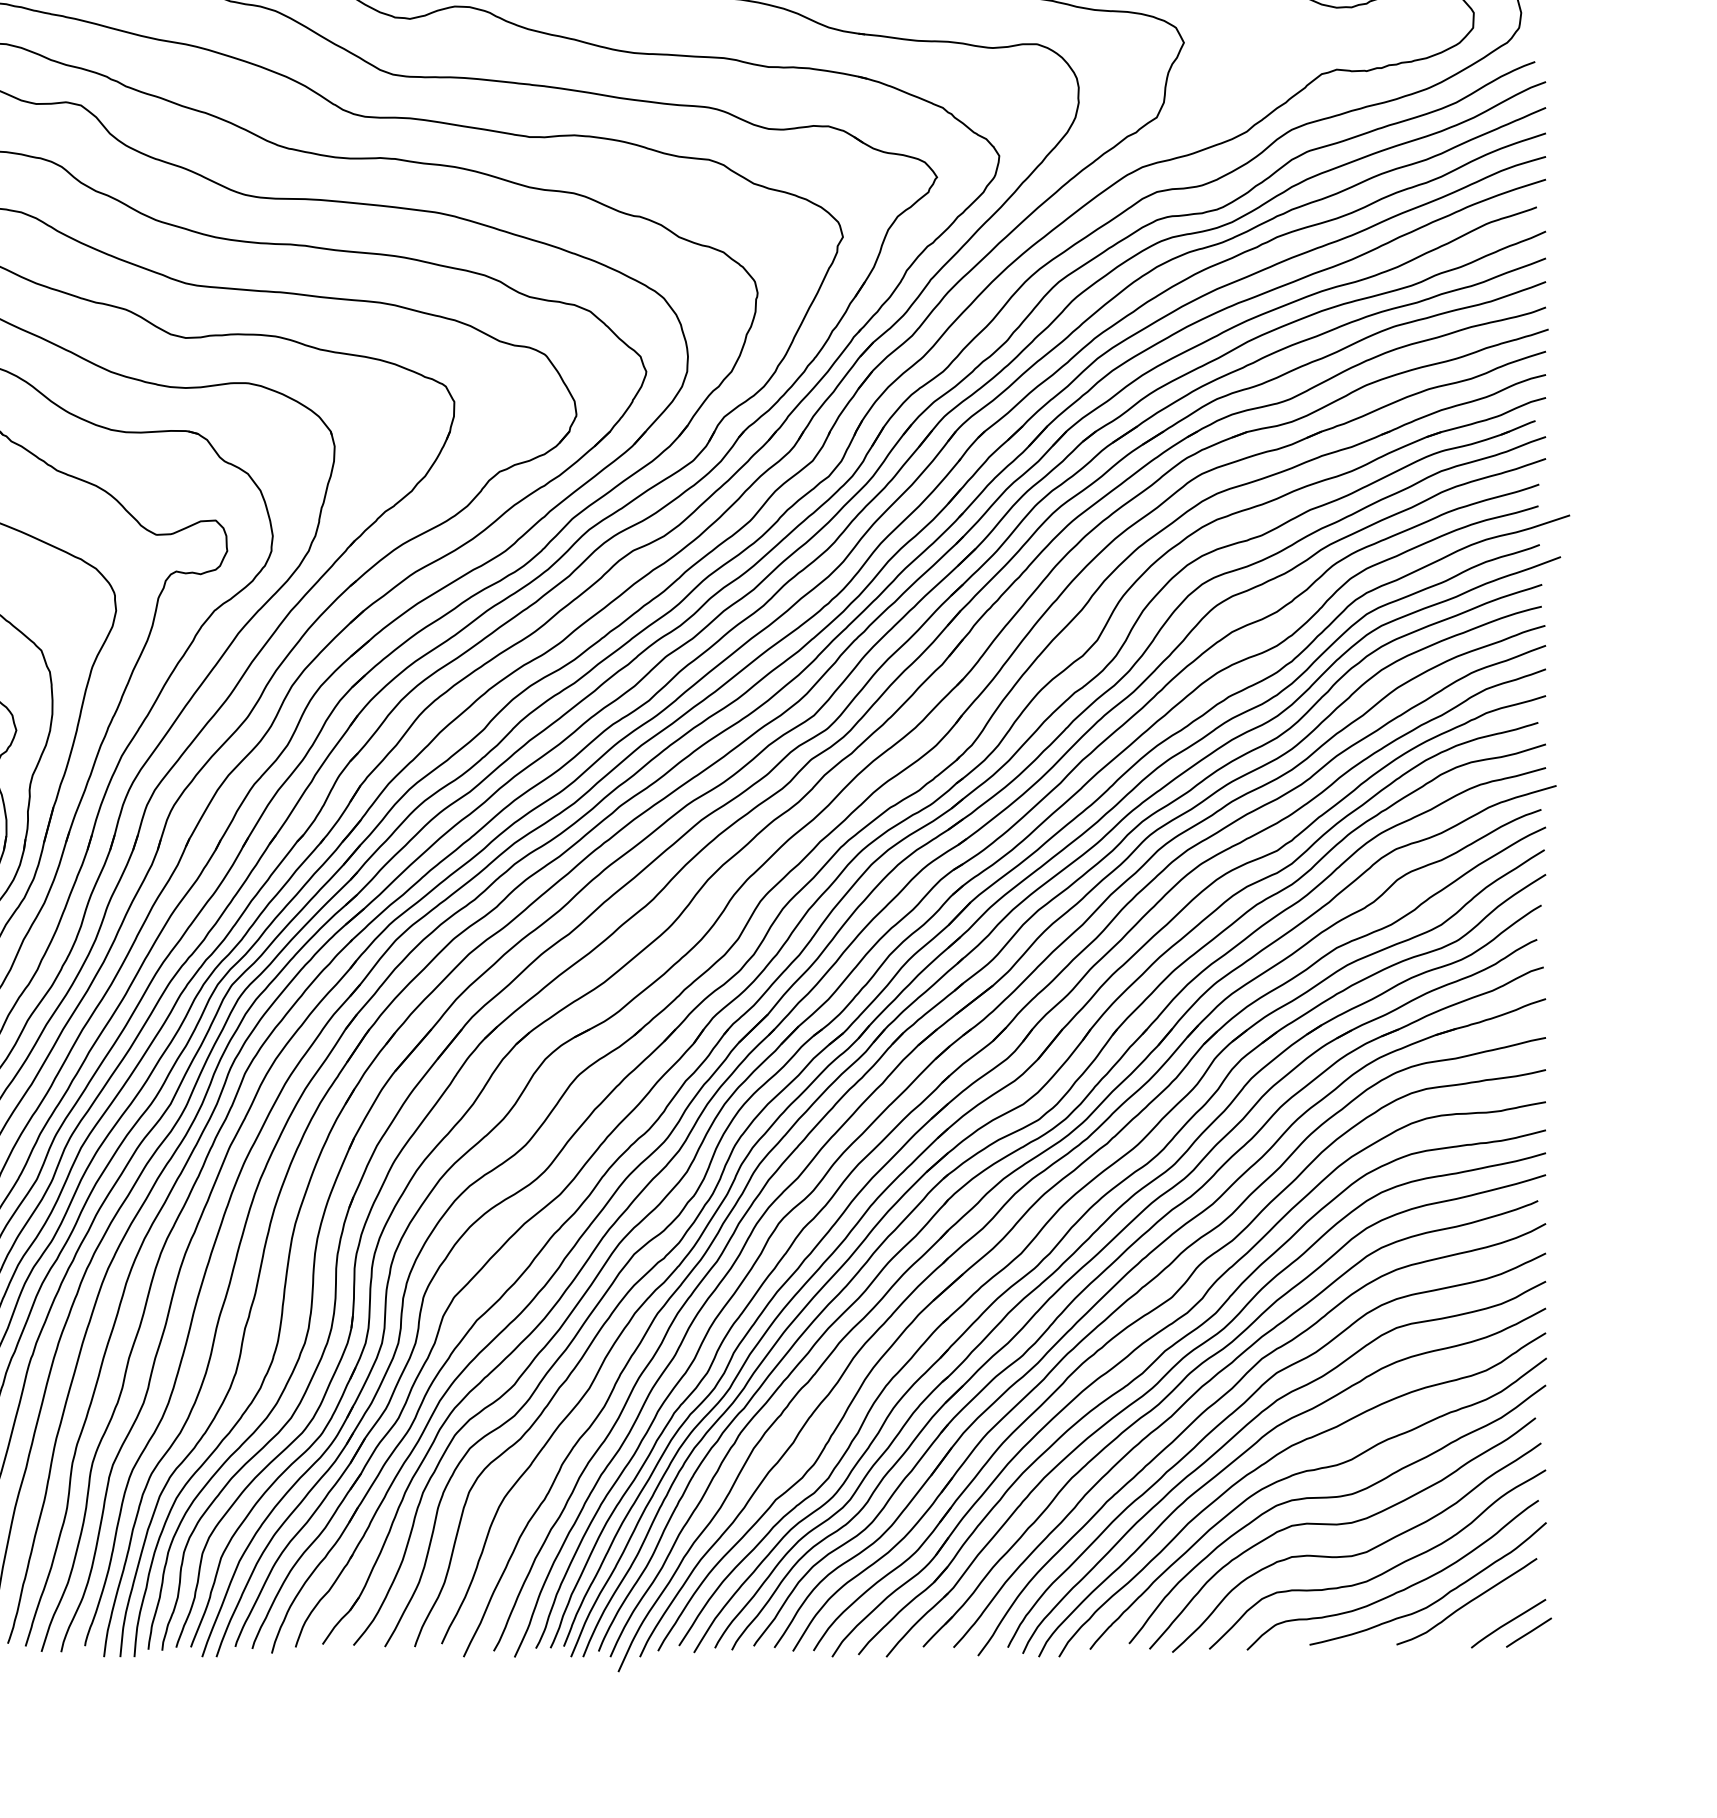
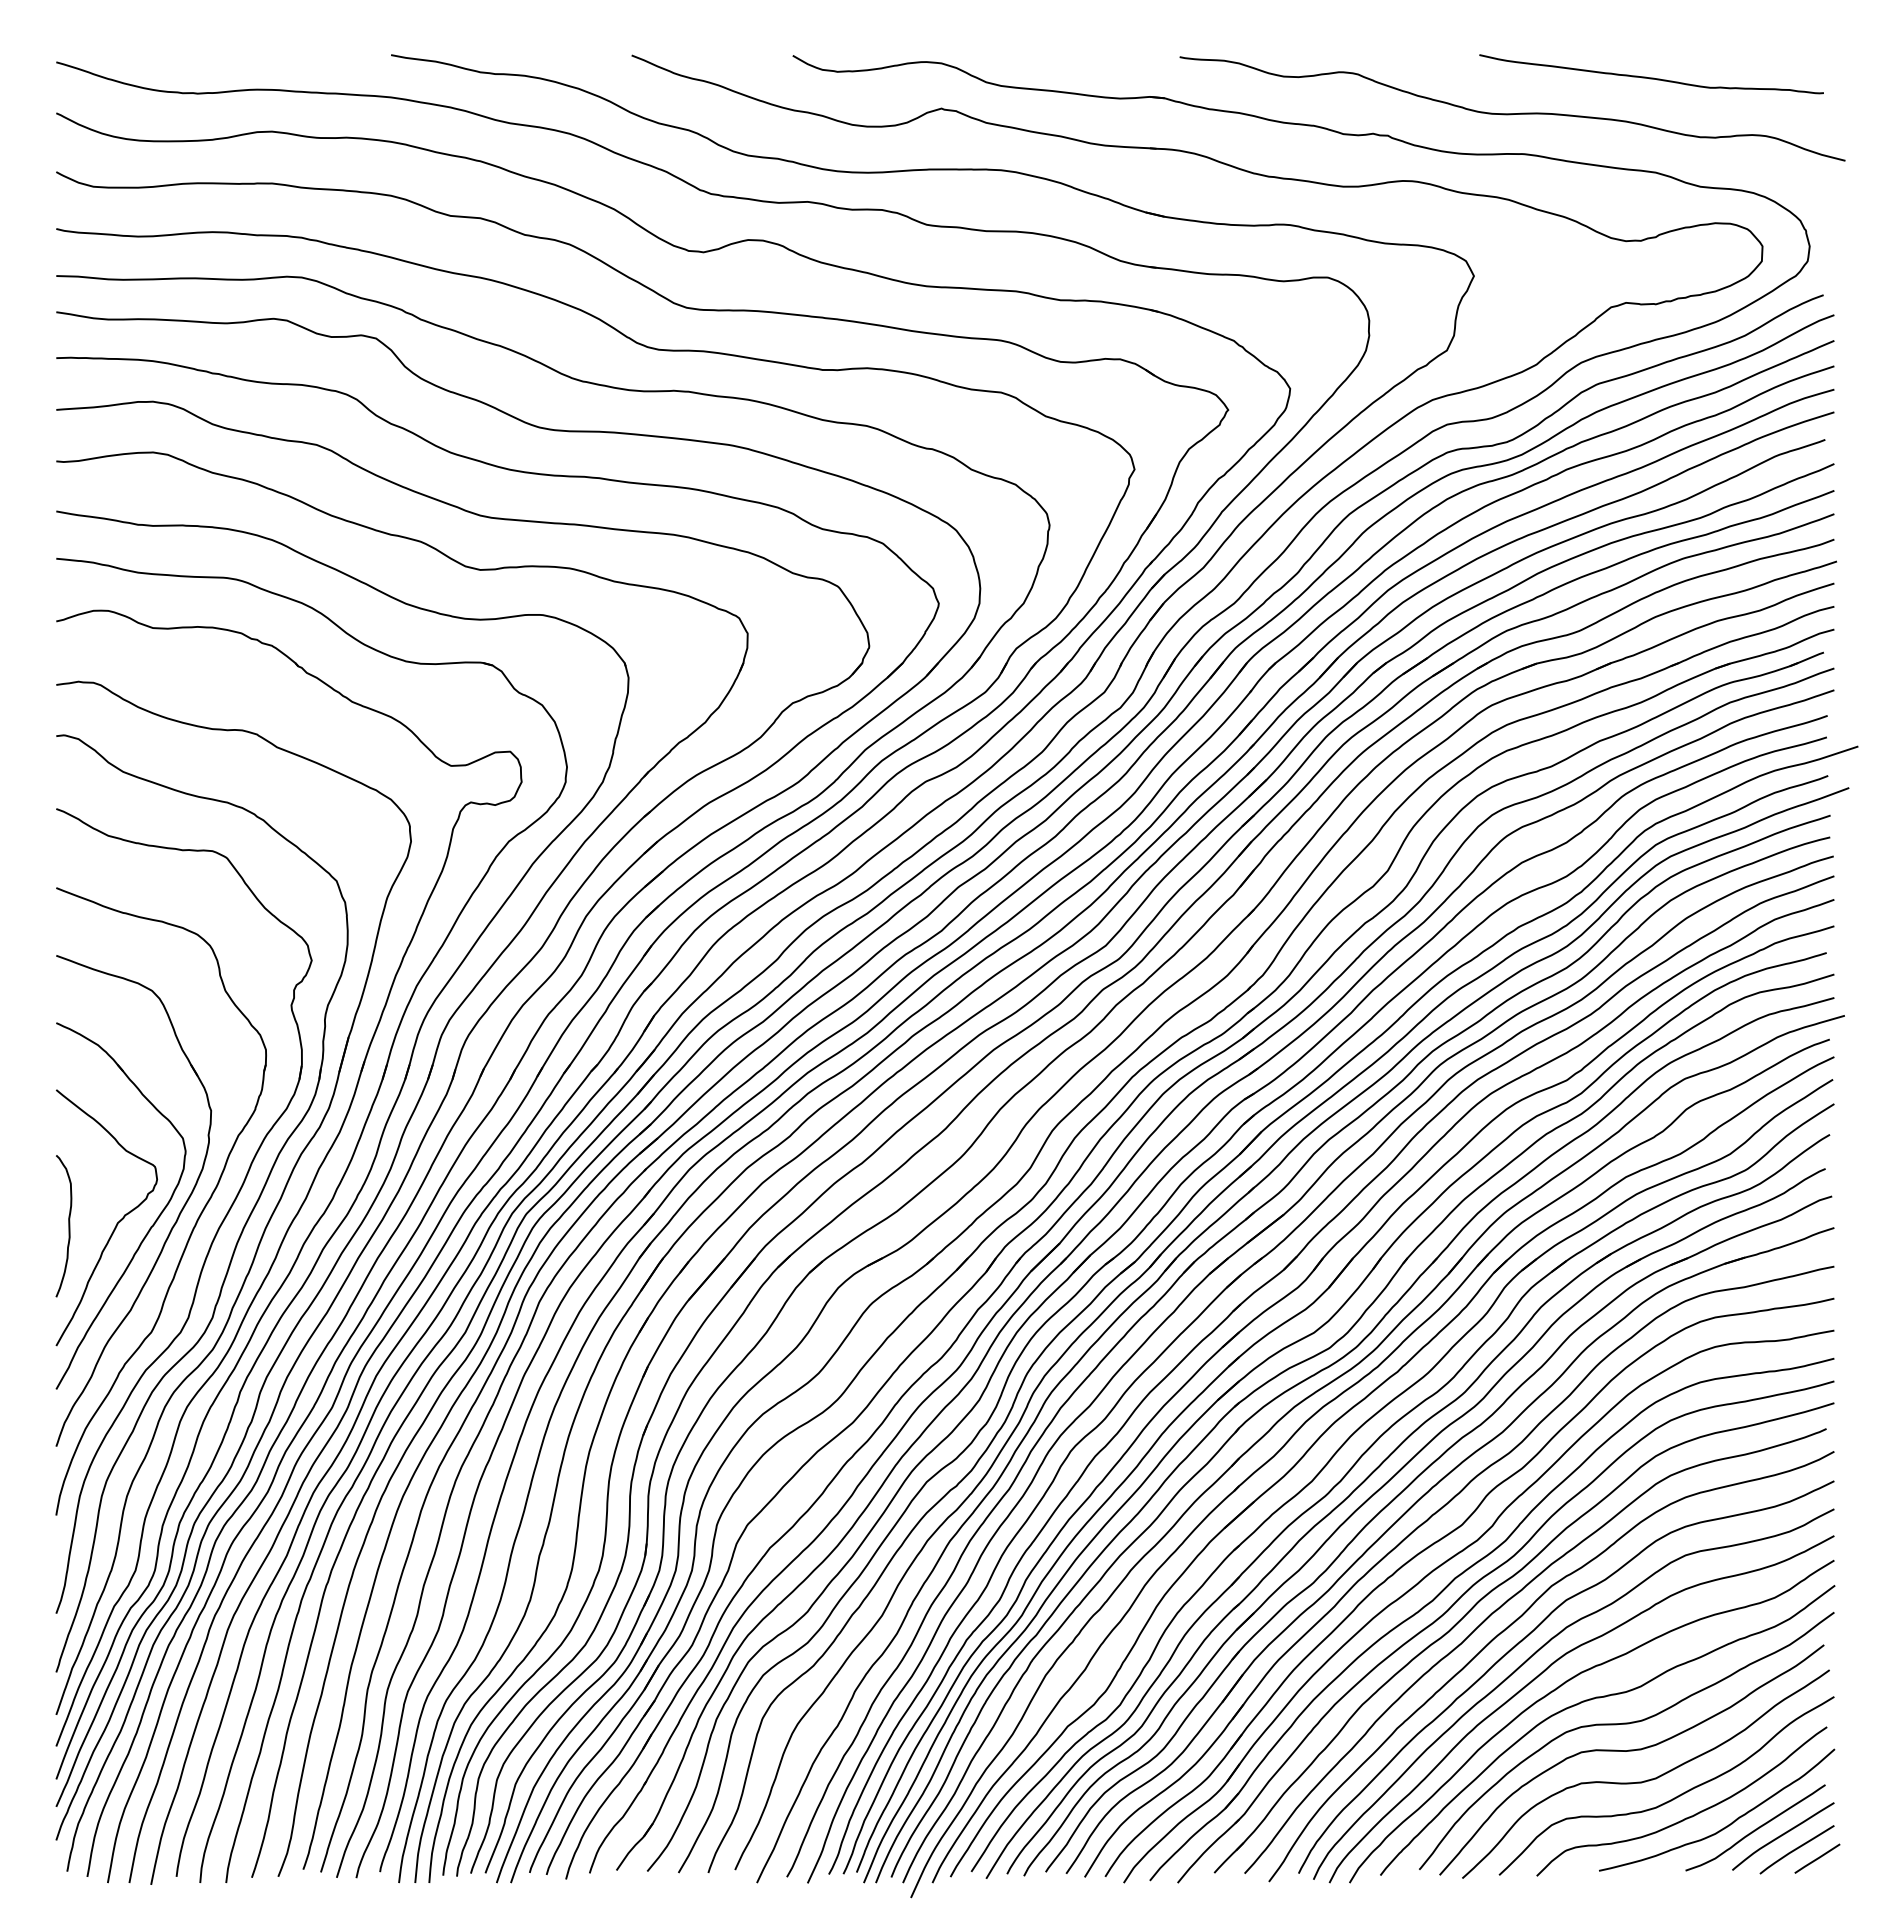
curve: (1494, 1609) -> (1783, 1835), added

